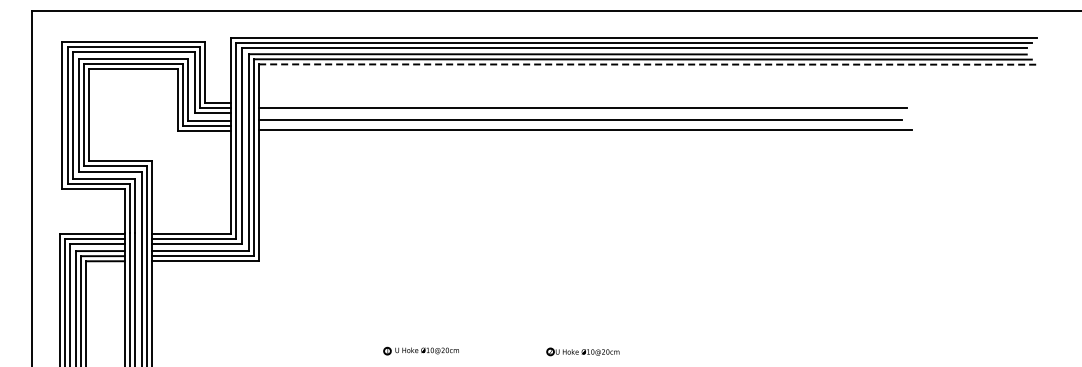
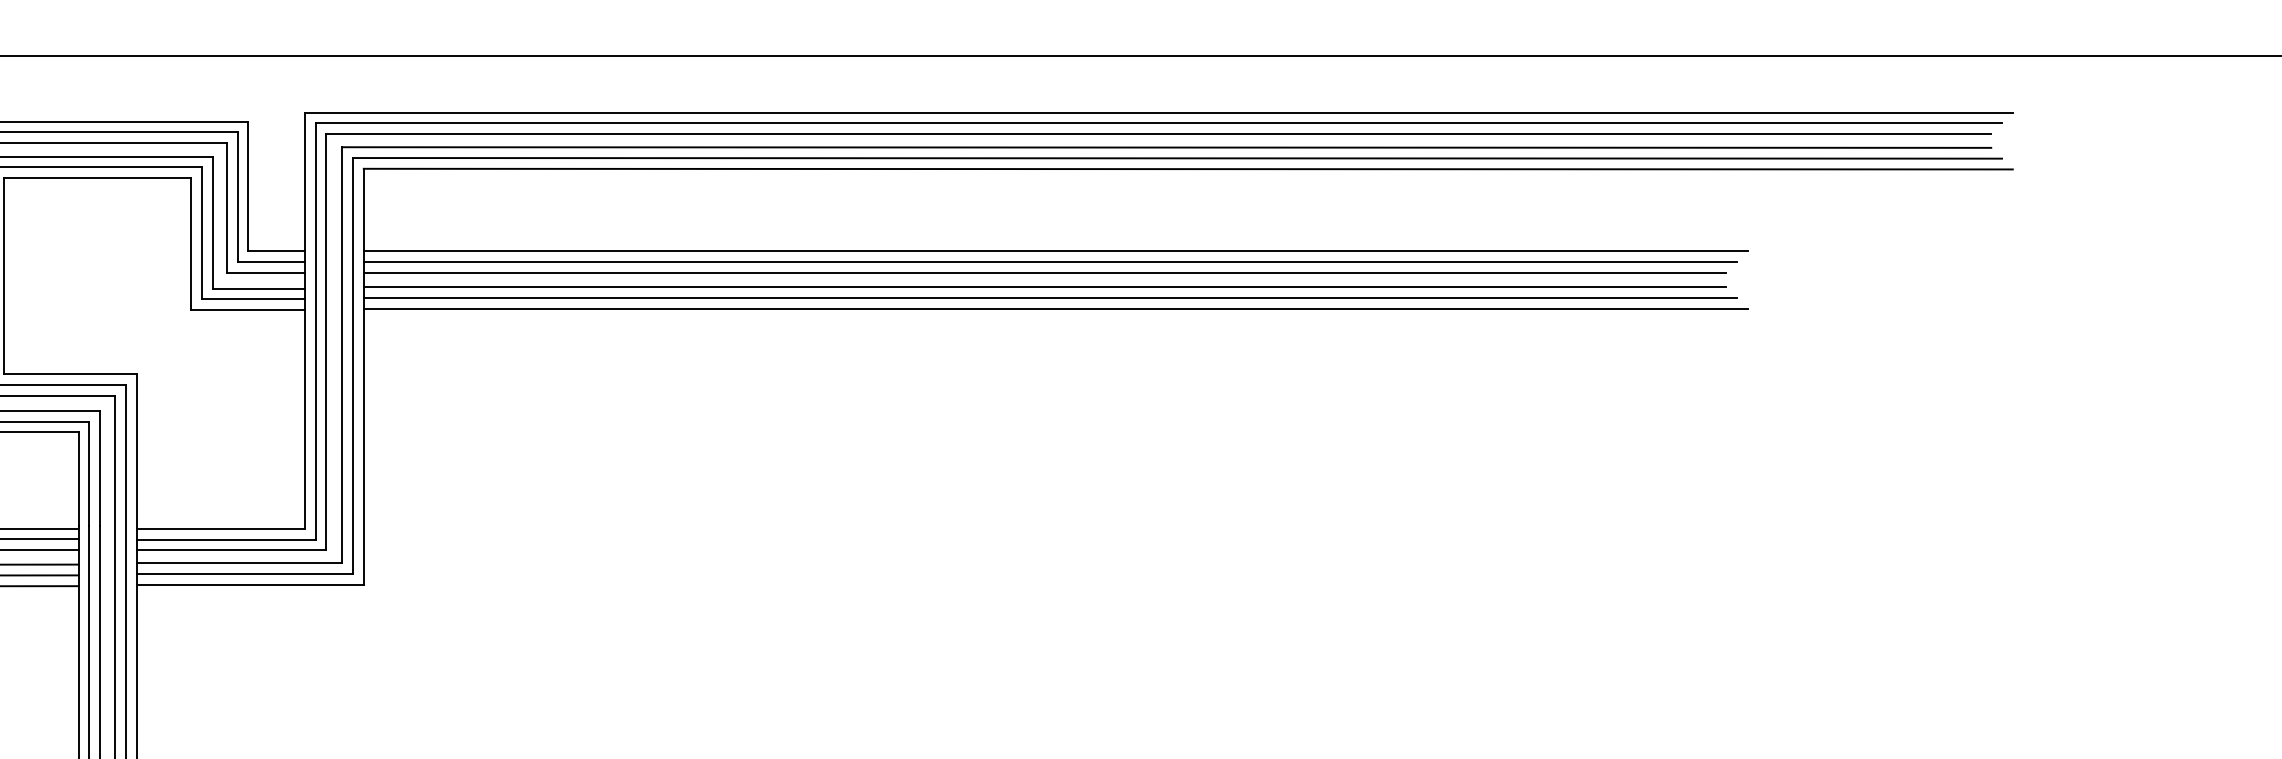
line: (648, 64) -> (1189, 169), dashed -> solid
line: (585, 103) -> (1055, 251), added
line: (580, 113) -> (1045, 272), added
line: (582, 125) -> (1049, 298), added

